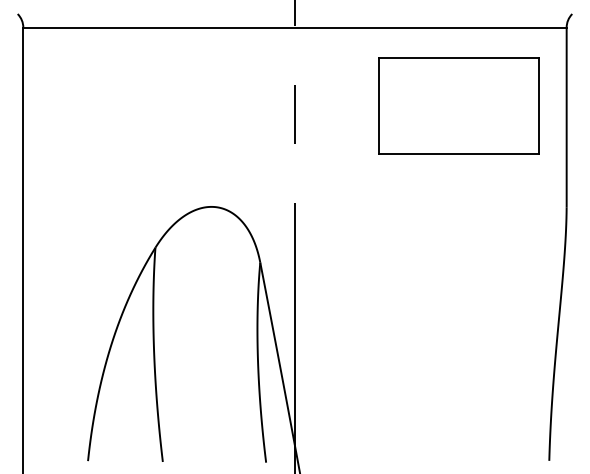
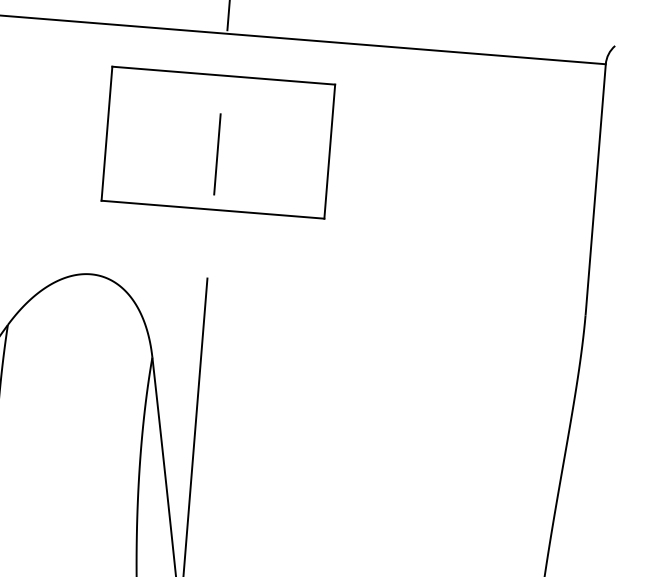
part: (458, 105) -> (217, 142), moved

